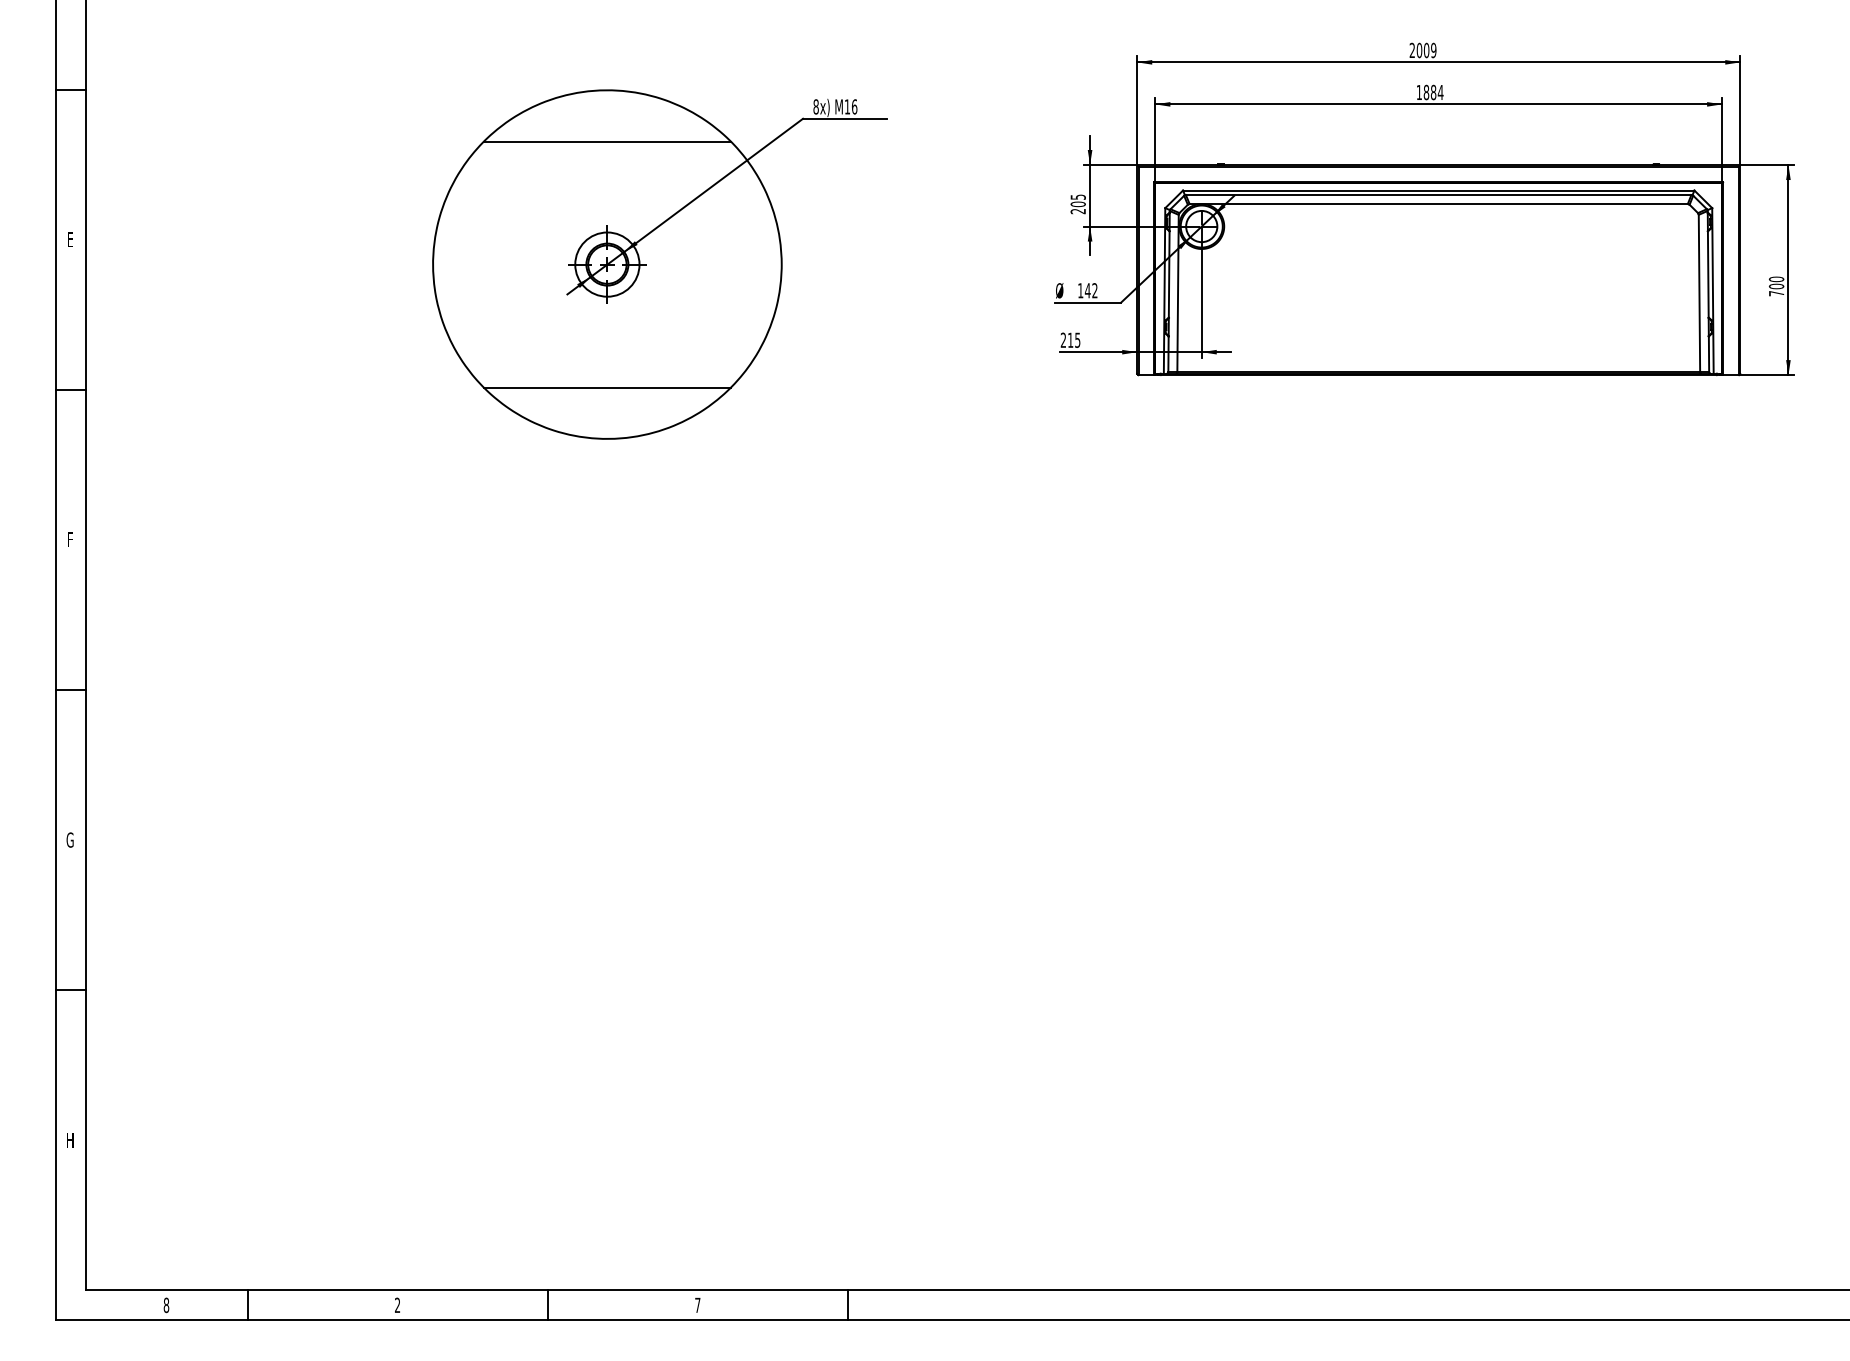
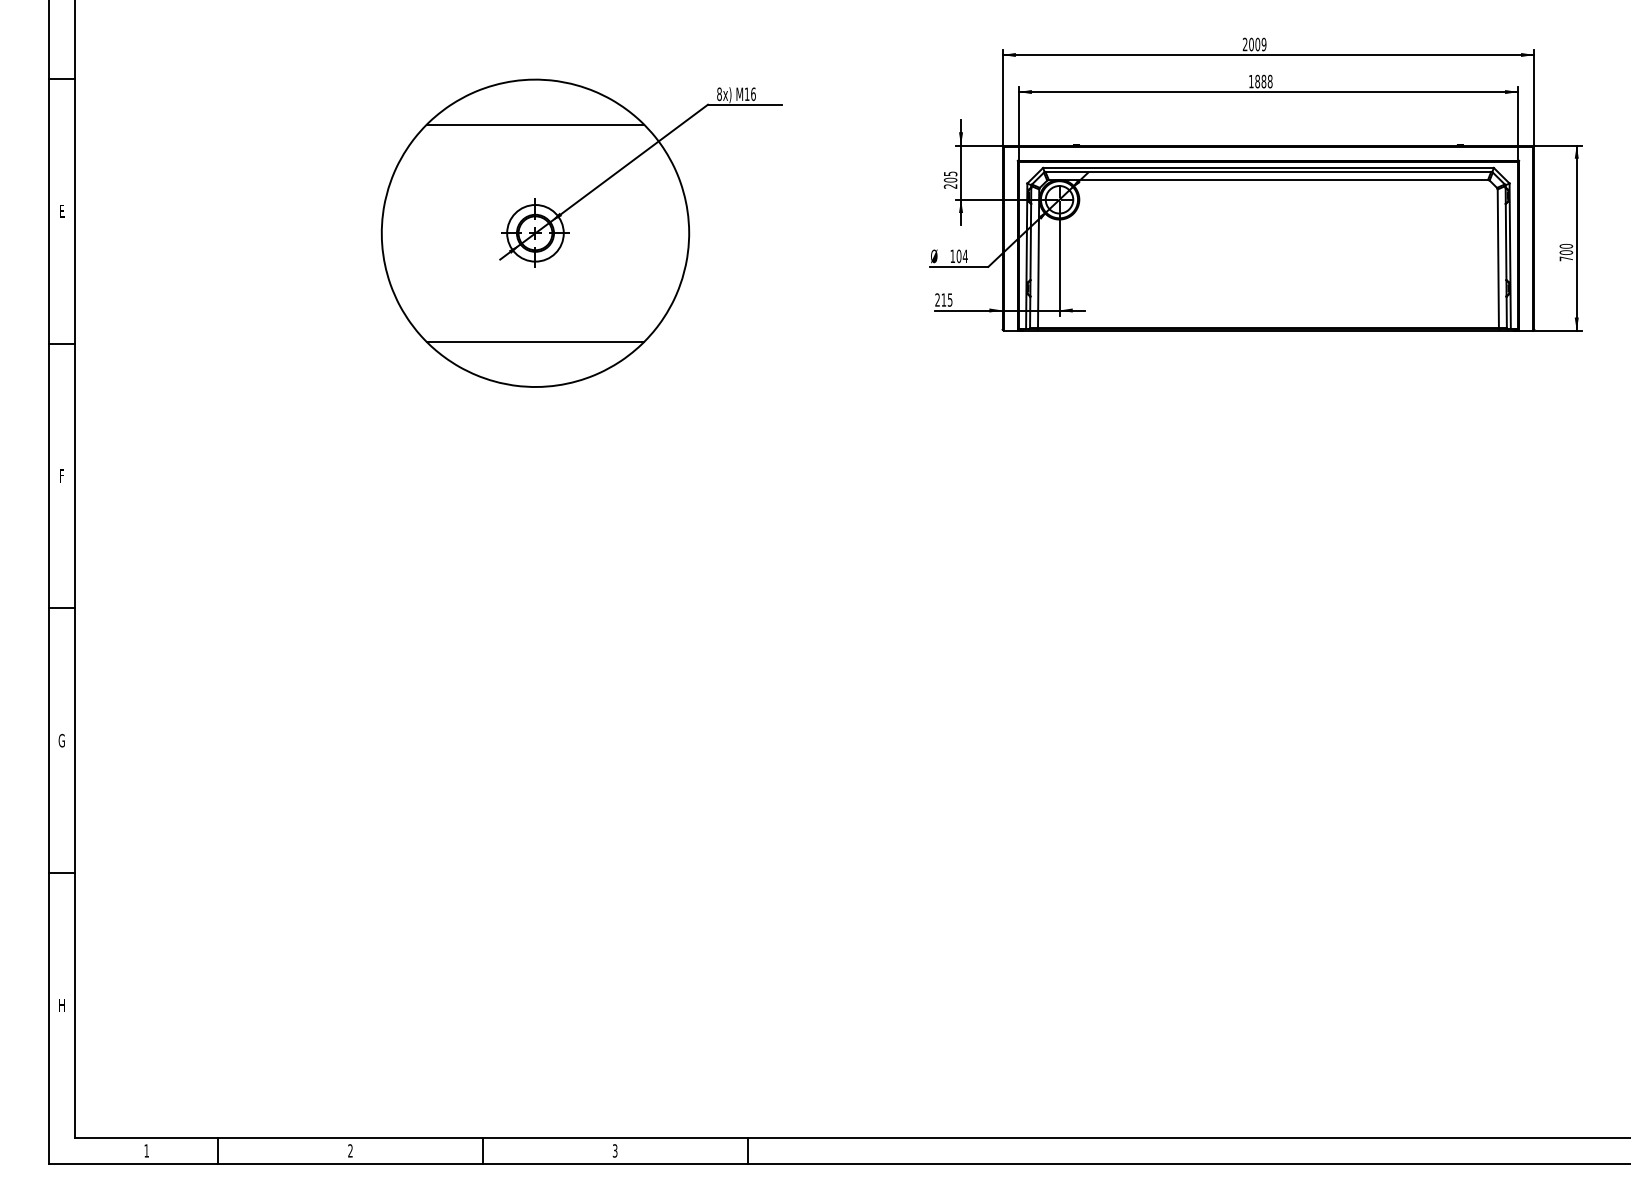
text: (1439, 92) -> (1269, 81), 1884 -> 1888
text: (1090, 290) -> (961, 256), 142 -> 104
text: (166, 1304) -> (146, 1150), 8 -> 1
text: (697, 1304) -> (614, 1150), 7 -> 3

